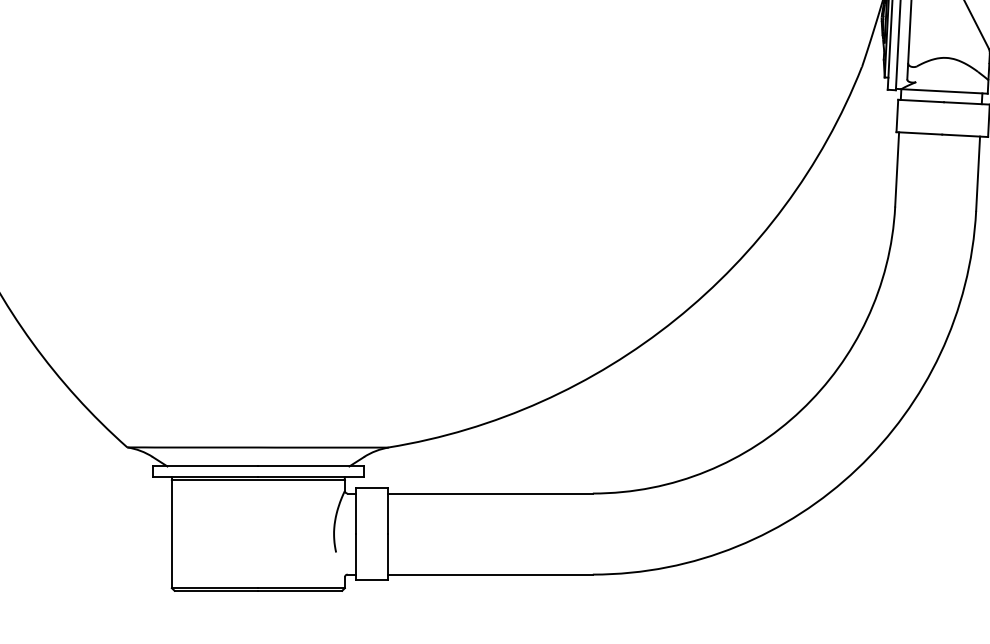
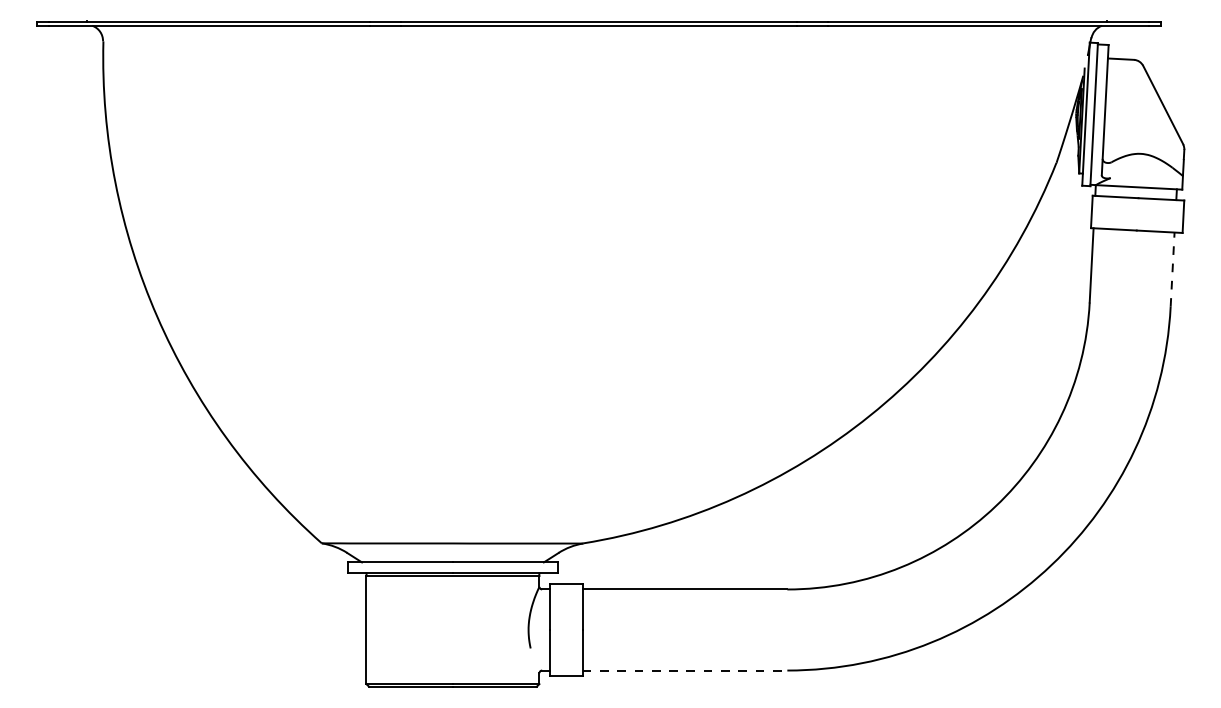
line: (977, 173) -> (1172, 269), solid -> dashed
line: (490, 574) -> (685, 670), solid -> dashed

